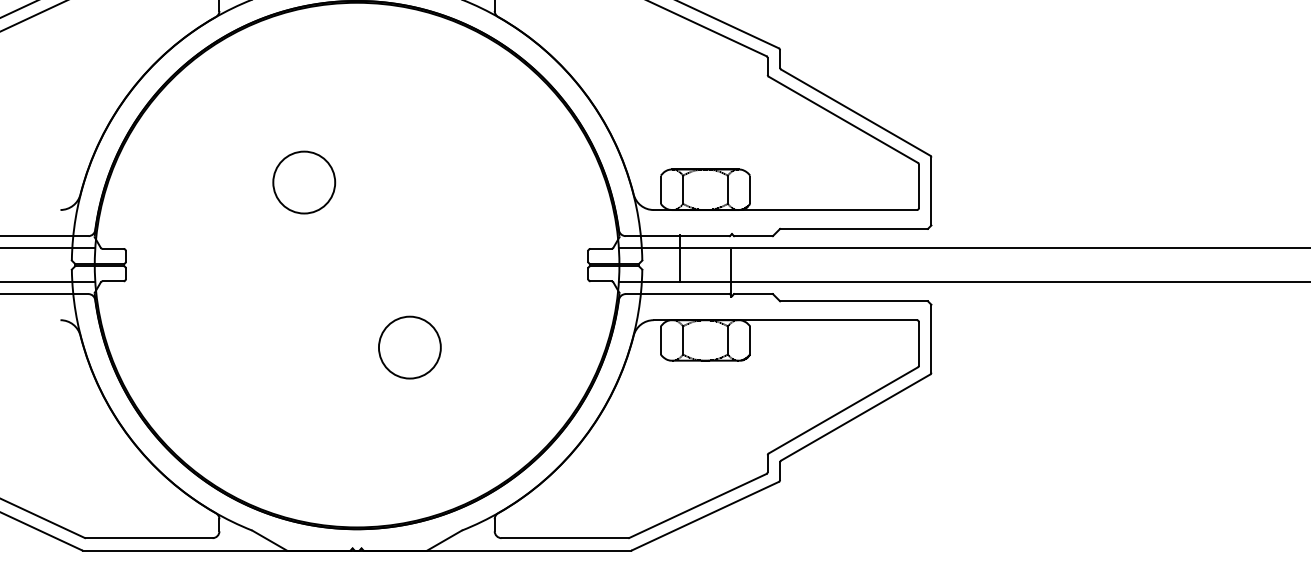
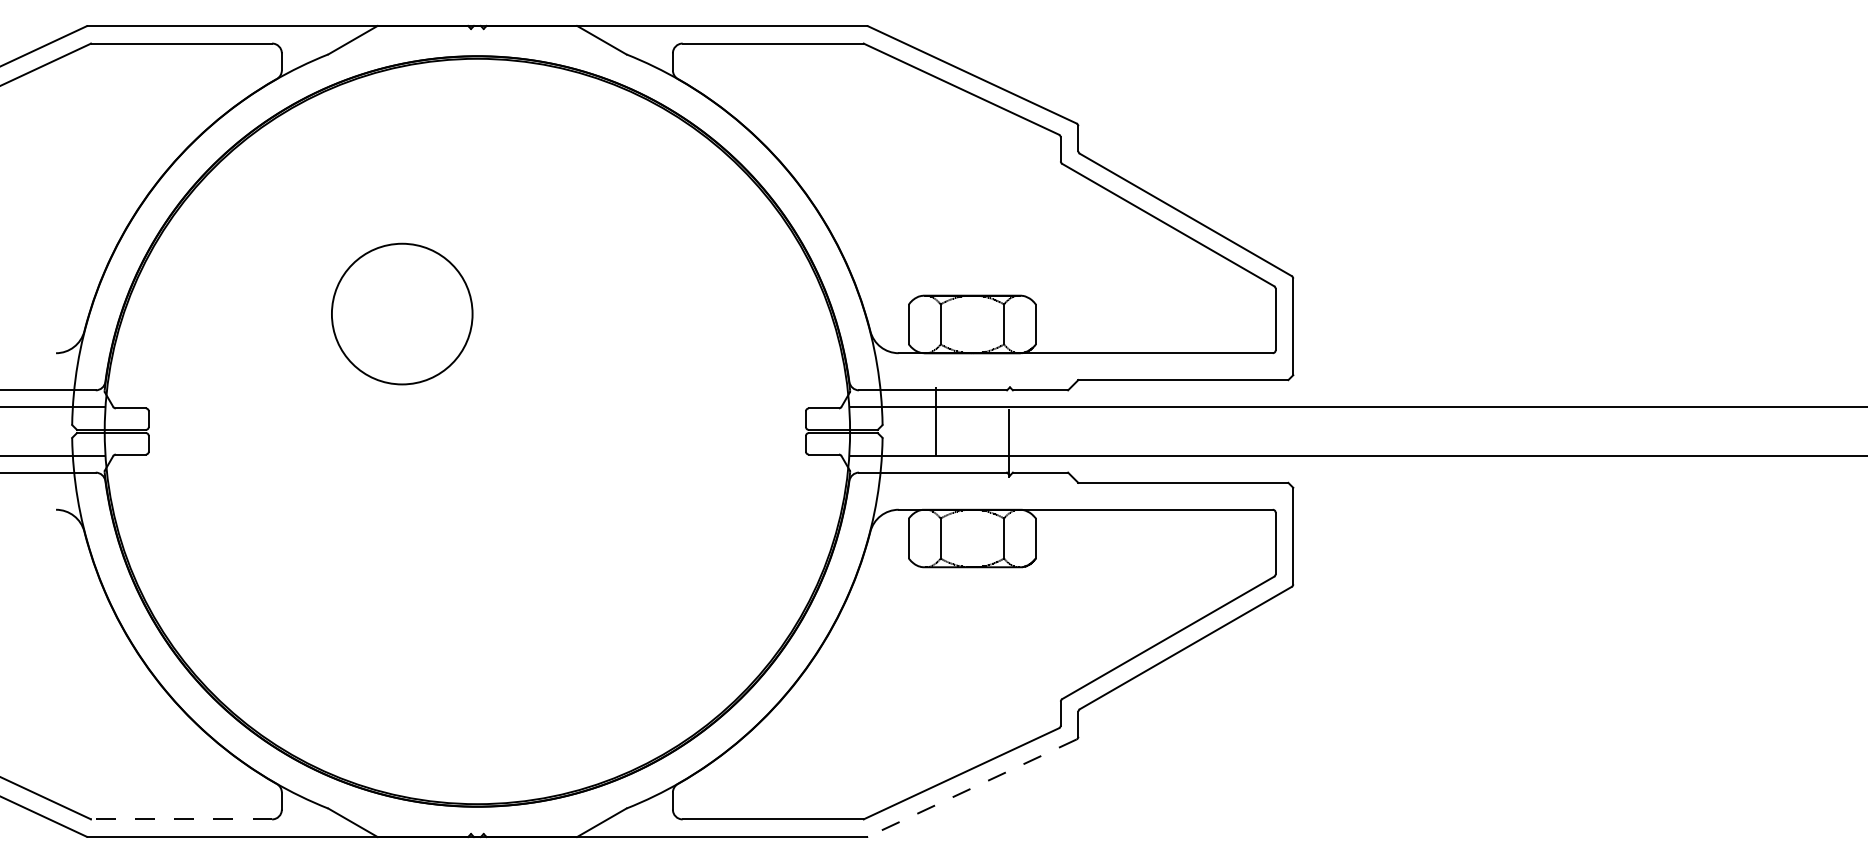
circle: (304, 182) -> (402, 314), size x1.6
circle: (409, 347) -> (552, 548), removed
line: (704, 516) -> (971, 788), solid -> dashed
line: (148, 538) -> (181, 819), solid -> dashed

